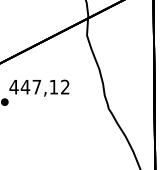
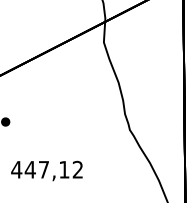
text: (39, 87) -> (47, 170), moved

